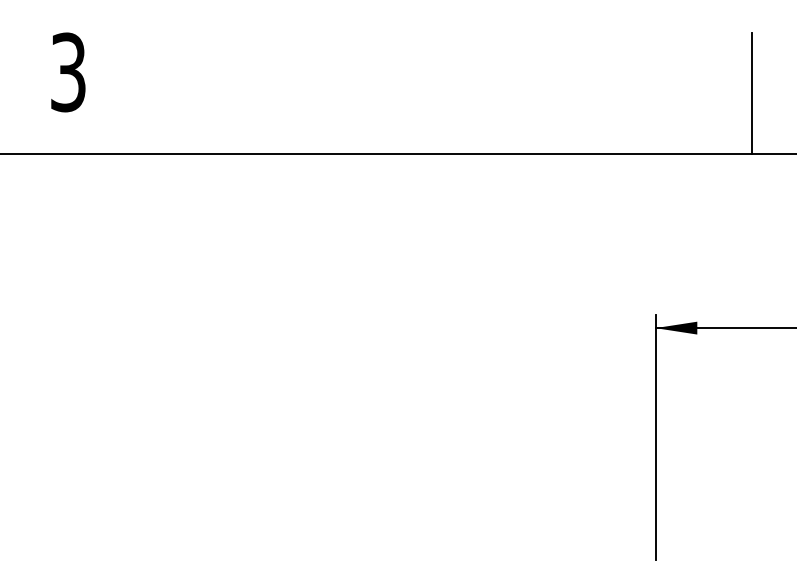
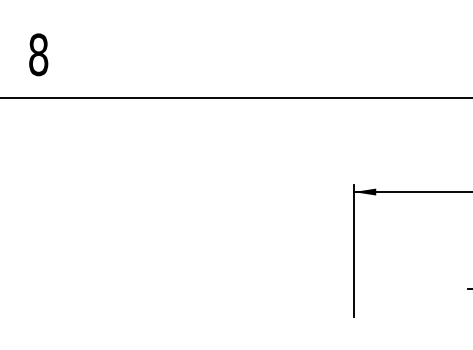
text: (68, 71) -> (38, 54), 3 -> 8
line: (751, 92) -> (405, 65), removed

